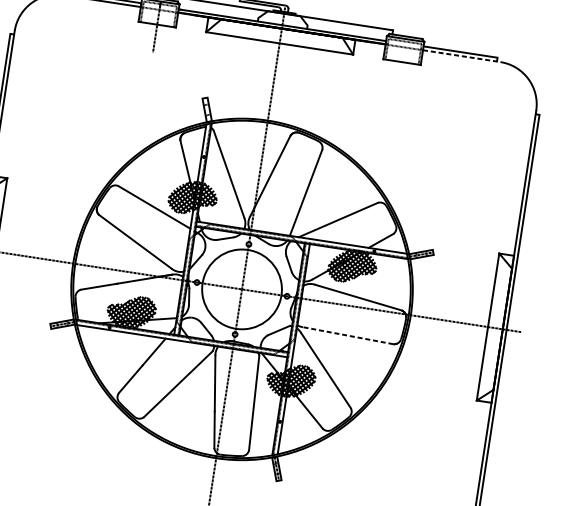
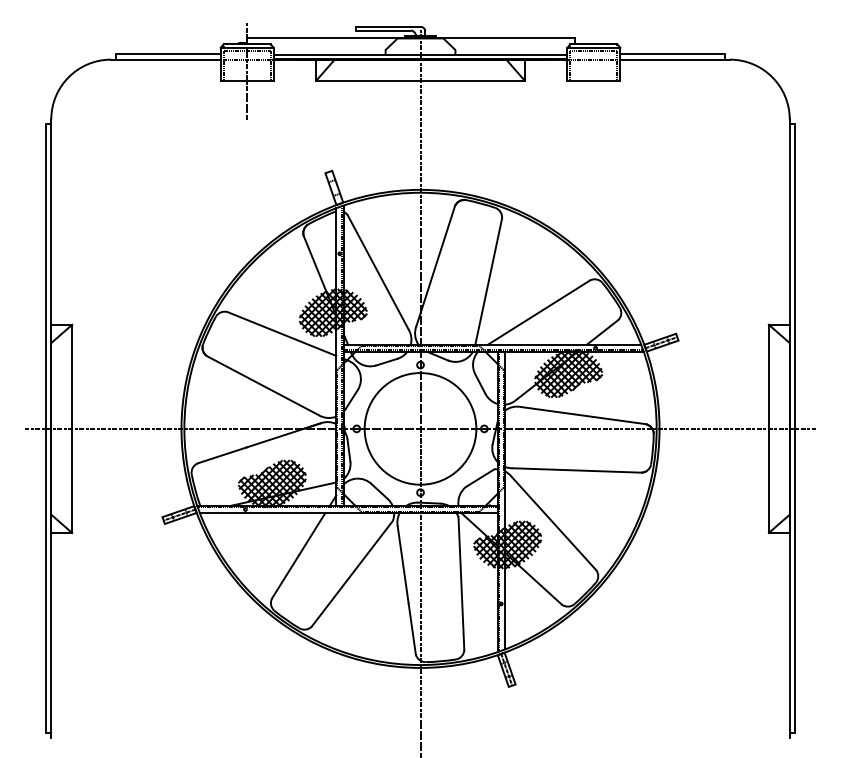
line: (462, 56) -> (675, 59), dashed -> solid
line: (347, 335) -> (576, 470), dashed -> solid

